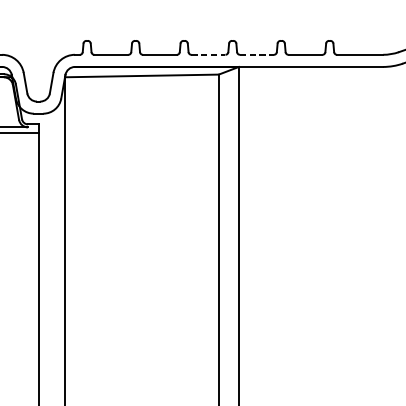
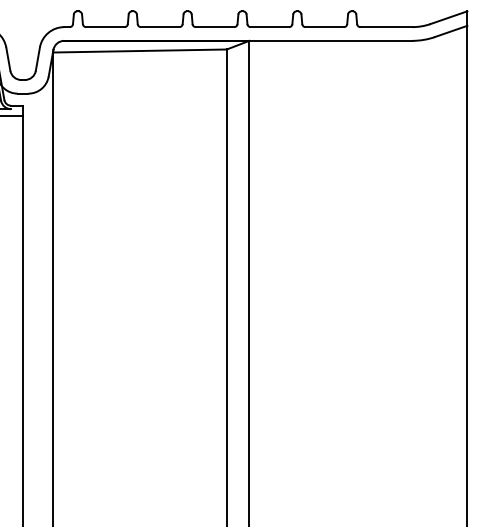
line: (208, 55) -> (215, 27), dashed -> solid
line: (257, 55) -> (270, 27), dashed -> solid

